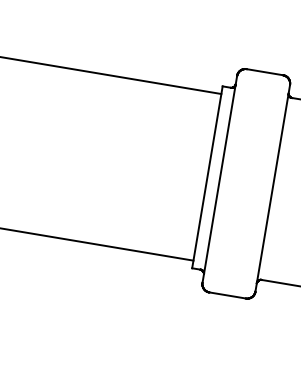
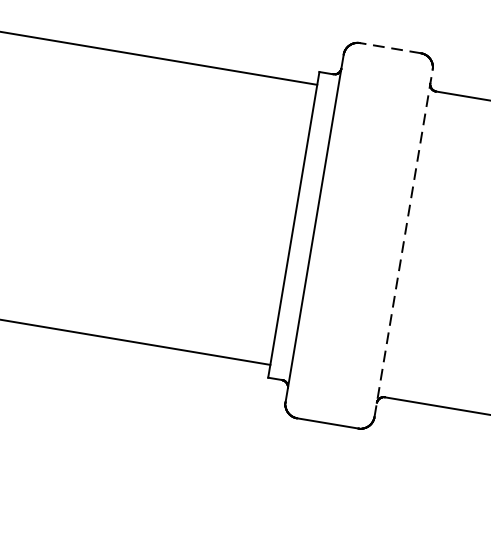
line: (264, 72) -> (389, 48), solid -> dashed
line: (272, 188) -> (403, 243), solid -> dashed

